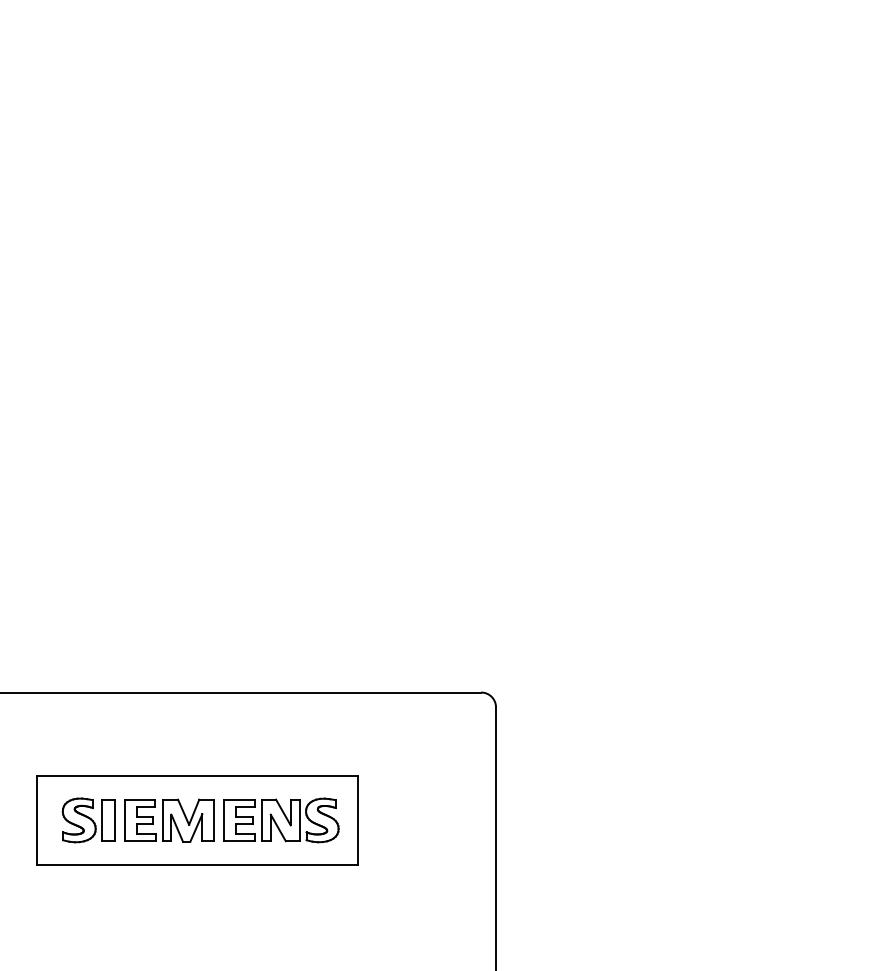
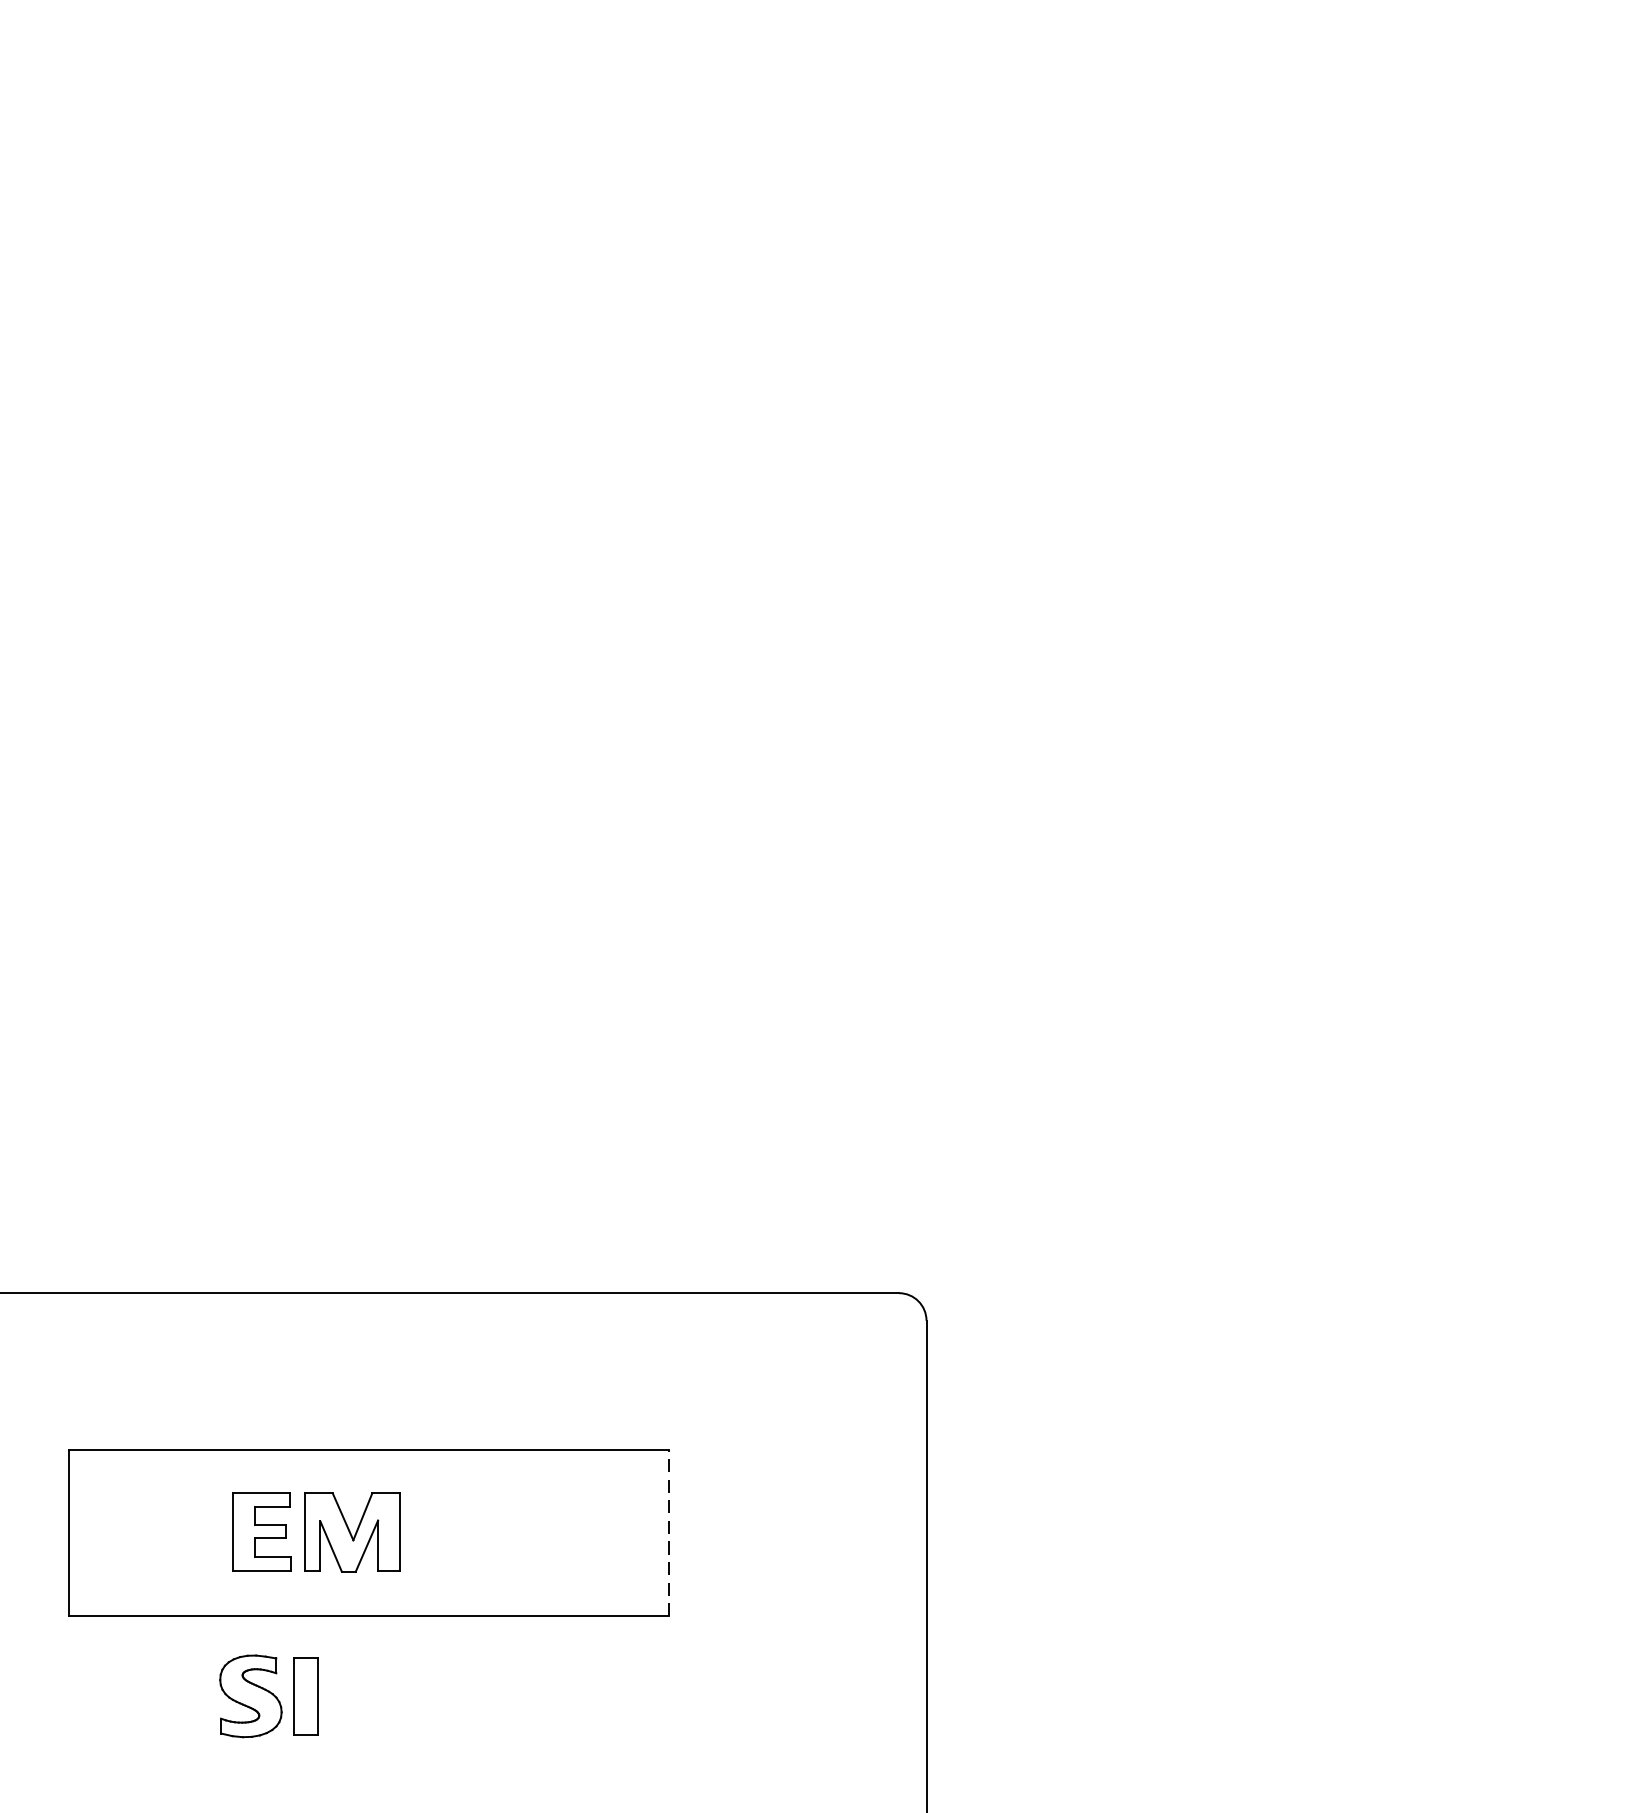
part: (88, 820) -> (268, 1696), moved
part: (281, 820) -> (525, 1532), removed
line: (358, 820) -> (669, 1532), solid -> dashed

